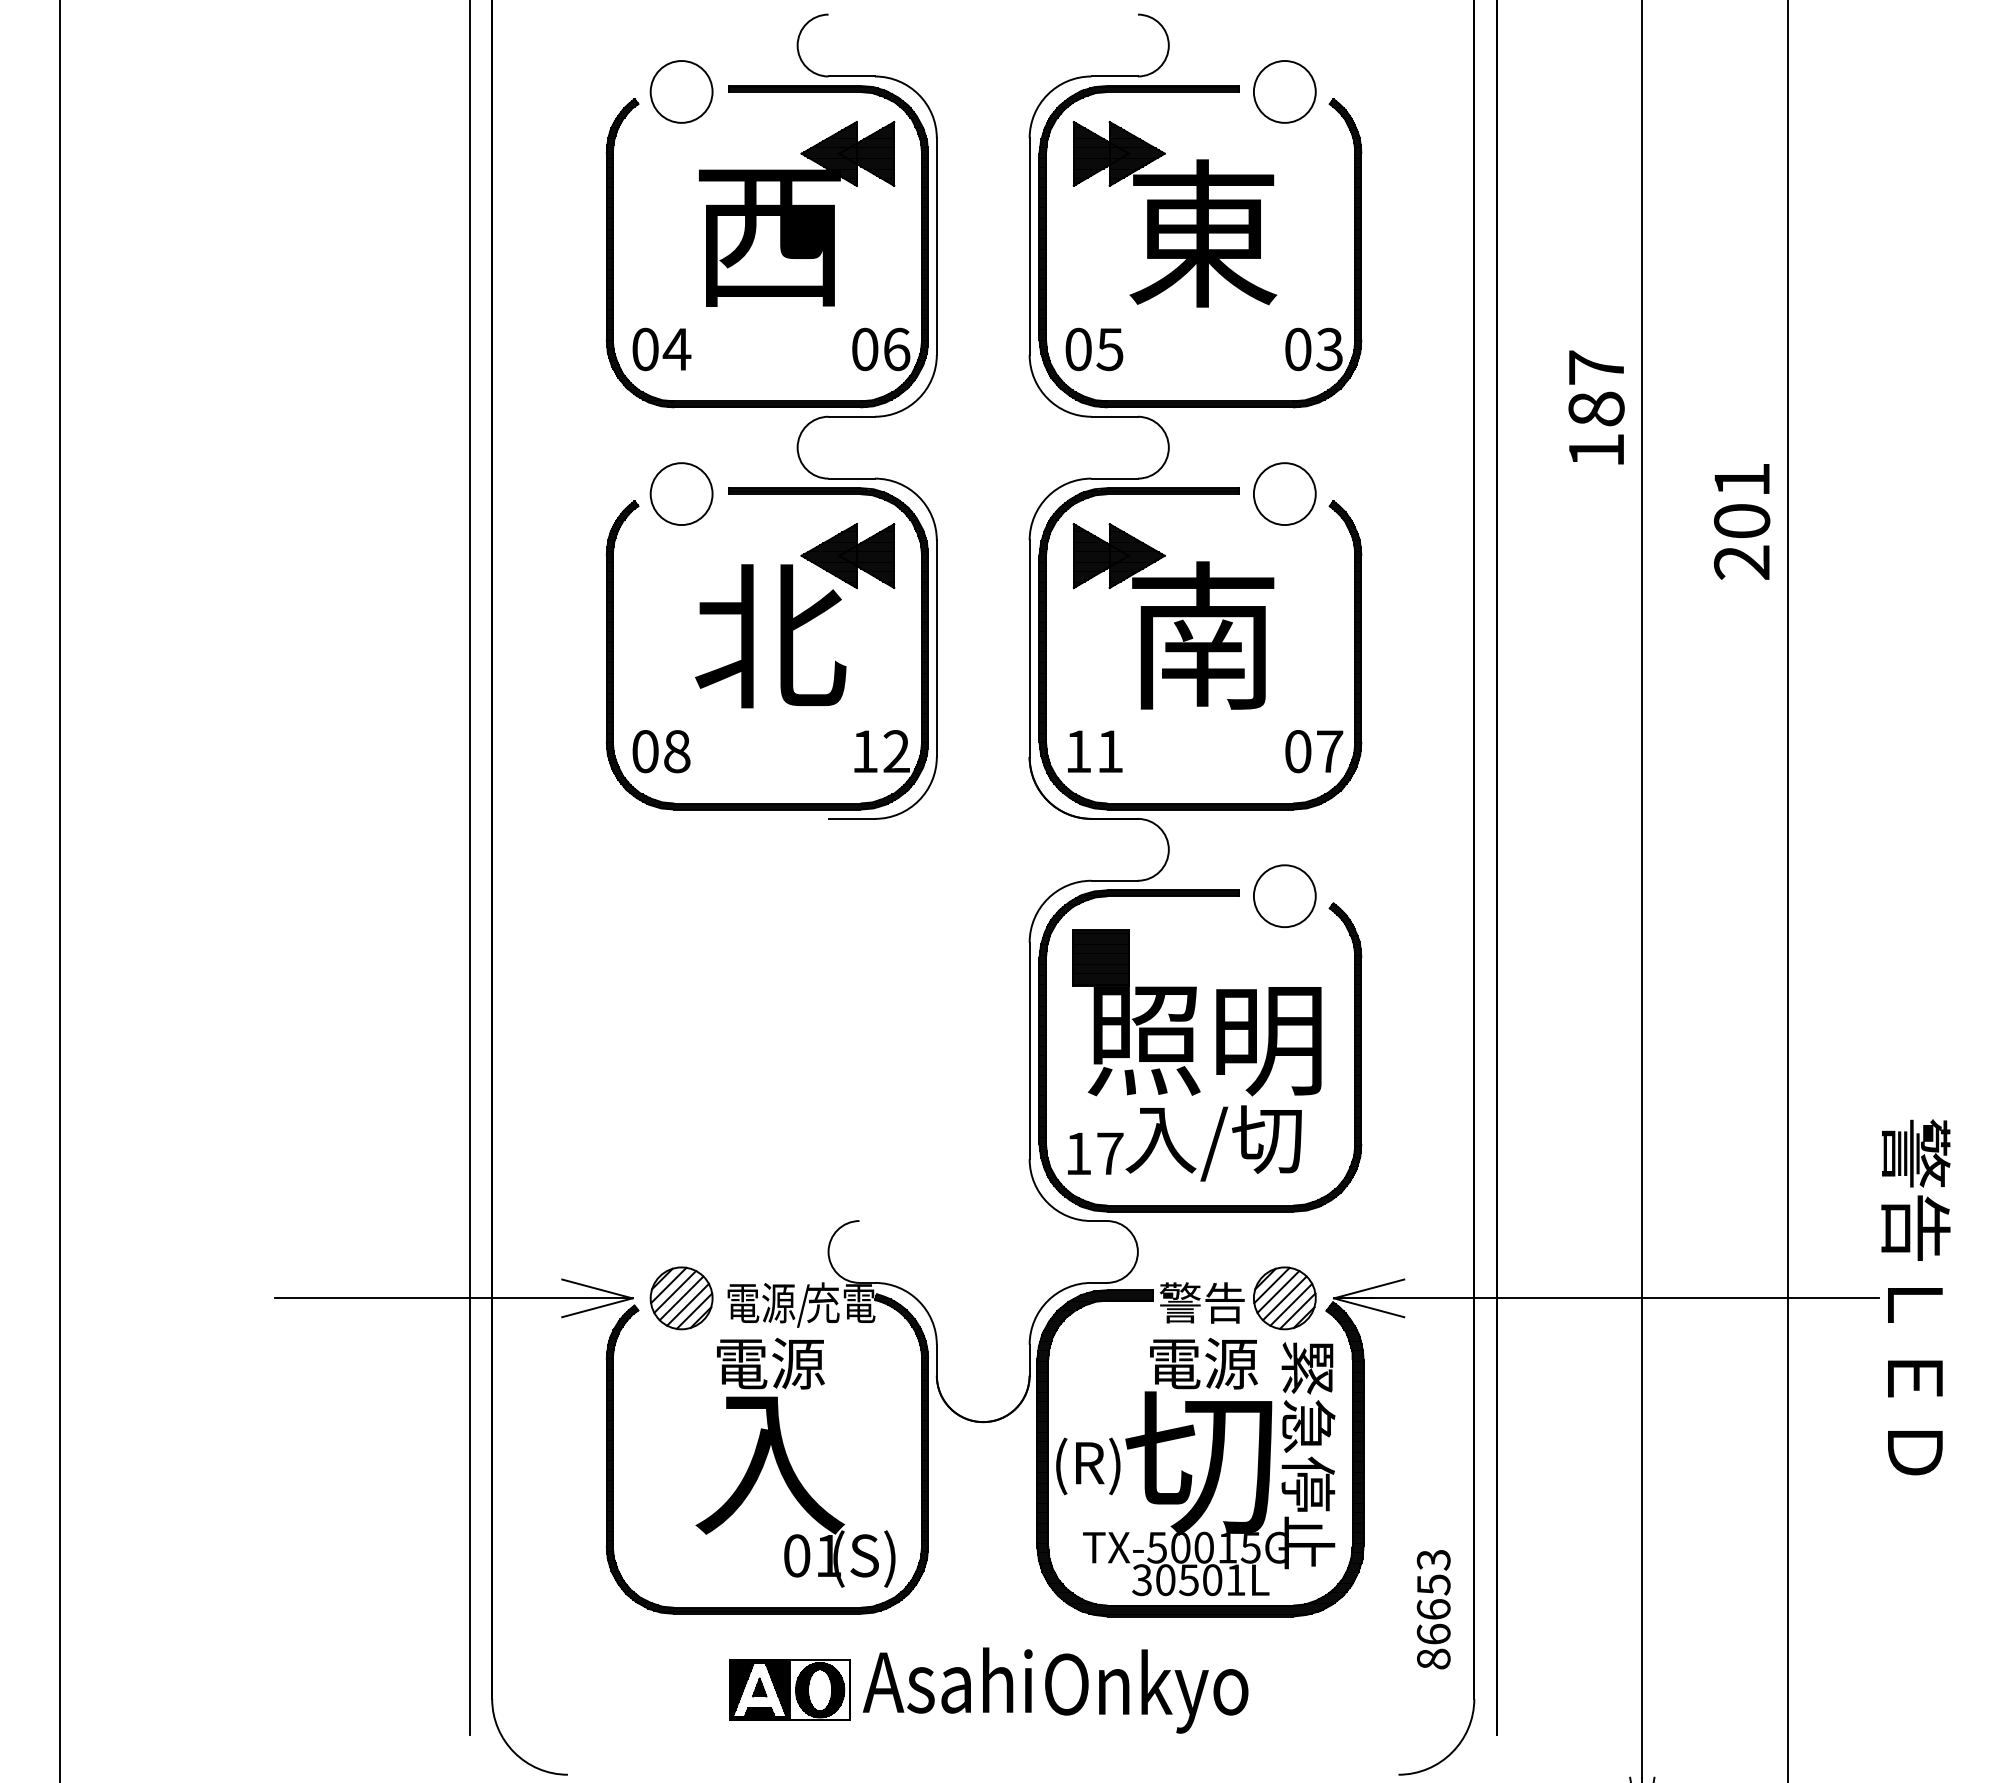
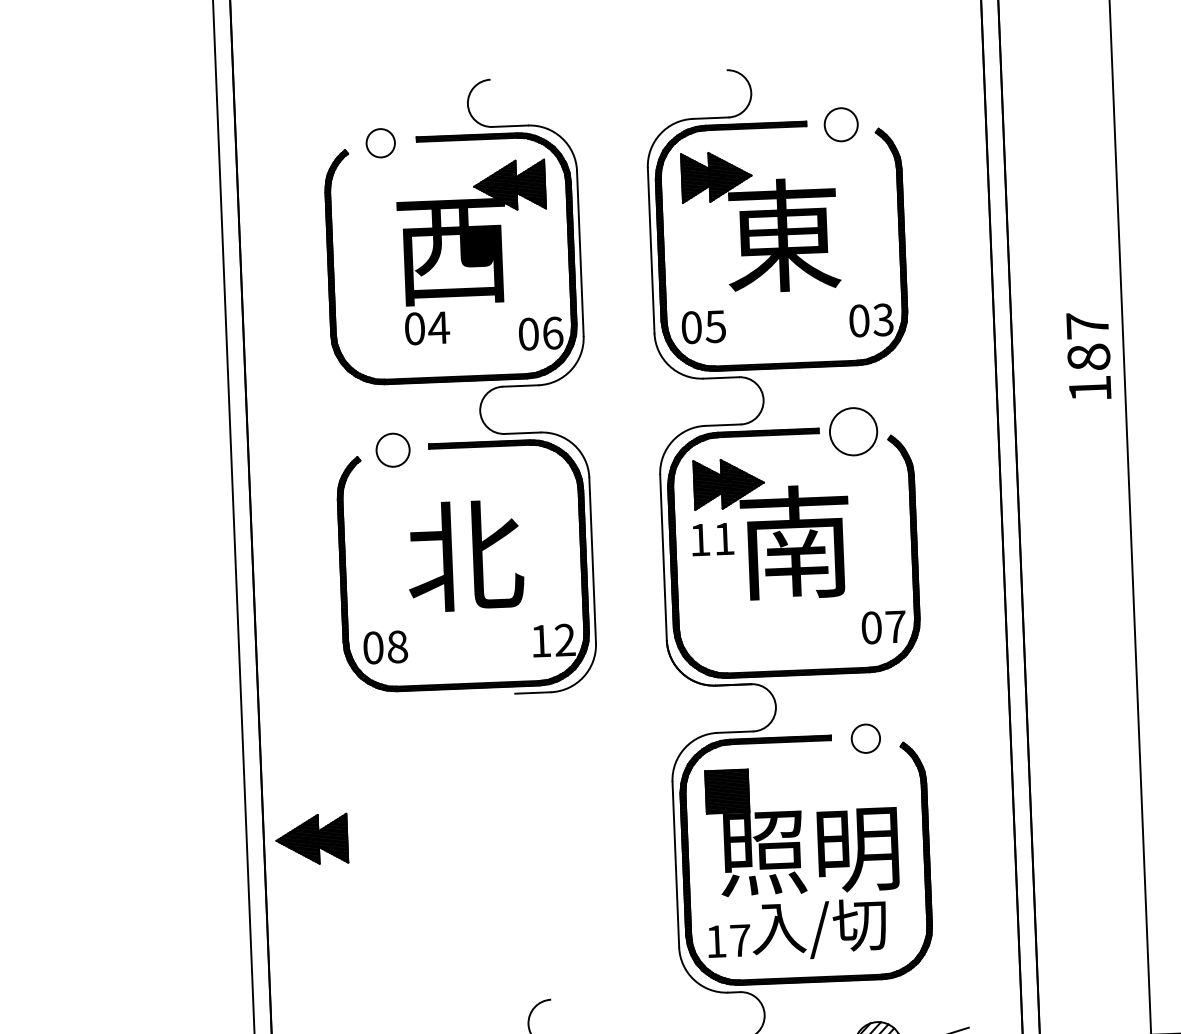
circle: (681, 91) -> (380, 142), size x0.6
circle: (1284, 91) -> (840, 124), size x0.7
text: (661, 349) -> (427, 328), moved
circle: (681, 494) -> (393, 450), size x0.7
part: (847, 556) -> (311, 839), moved
text: (1095, 751) -> (713, 539), moved
circle: (1284, 896) -> (865, 738), size x0.6

